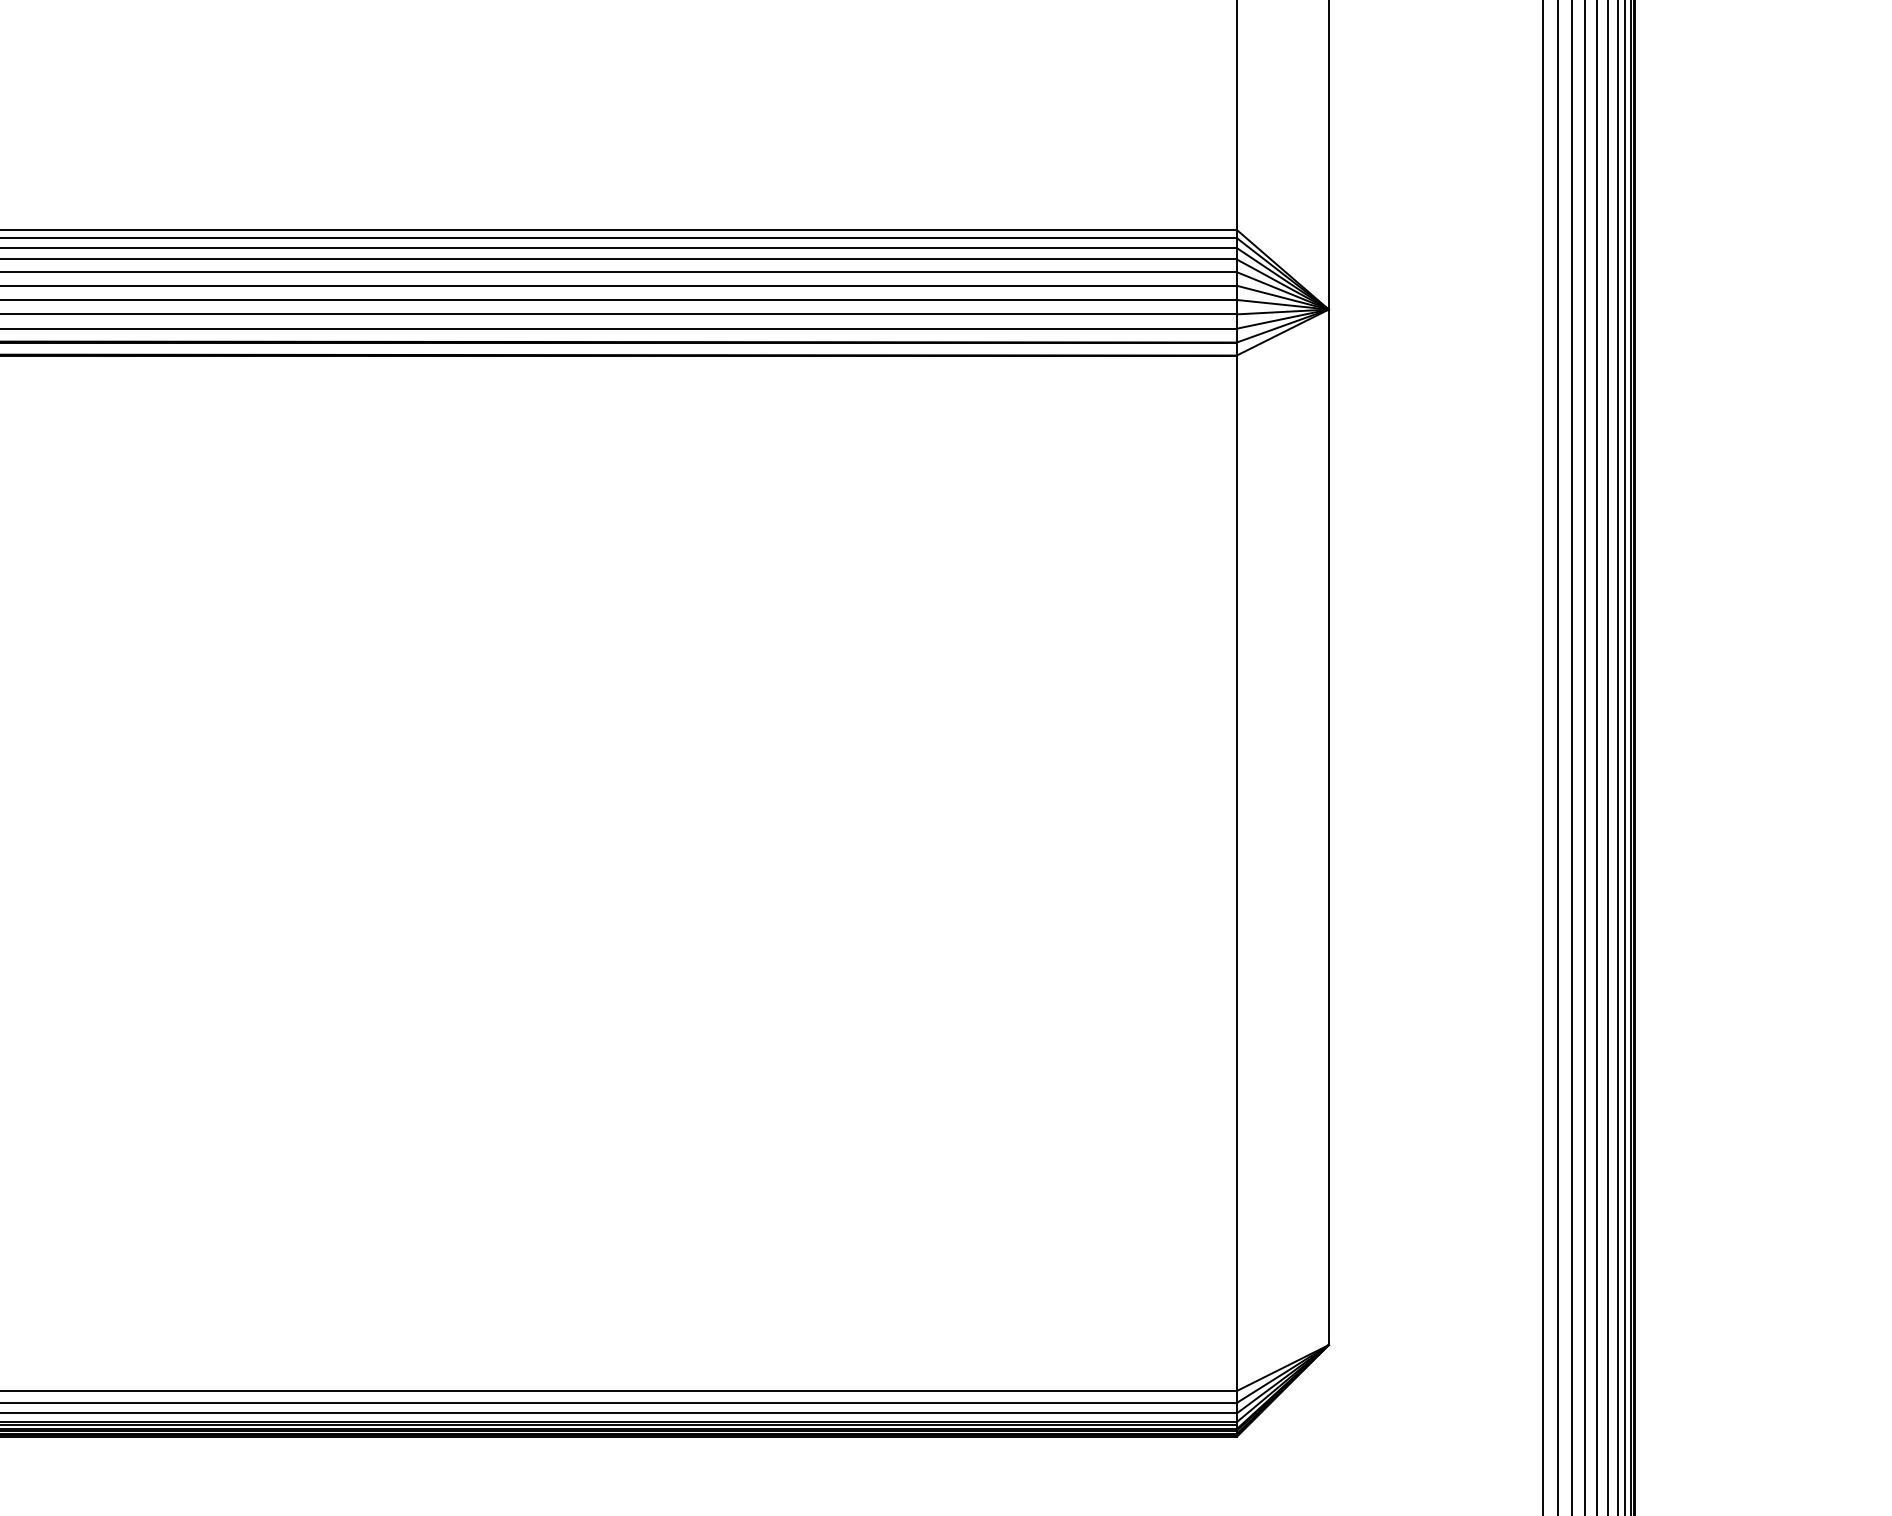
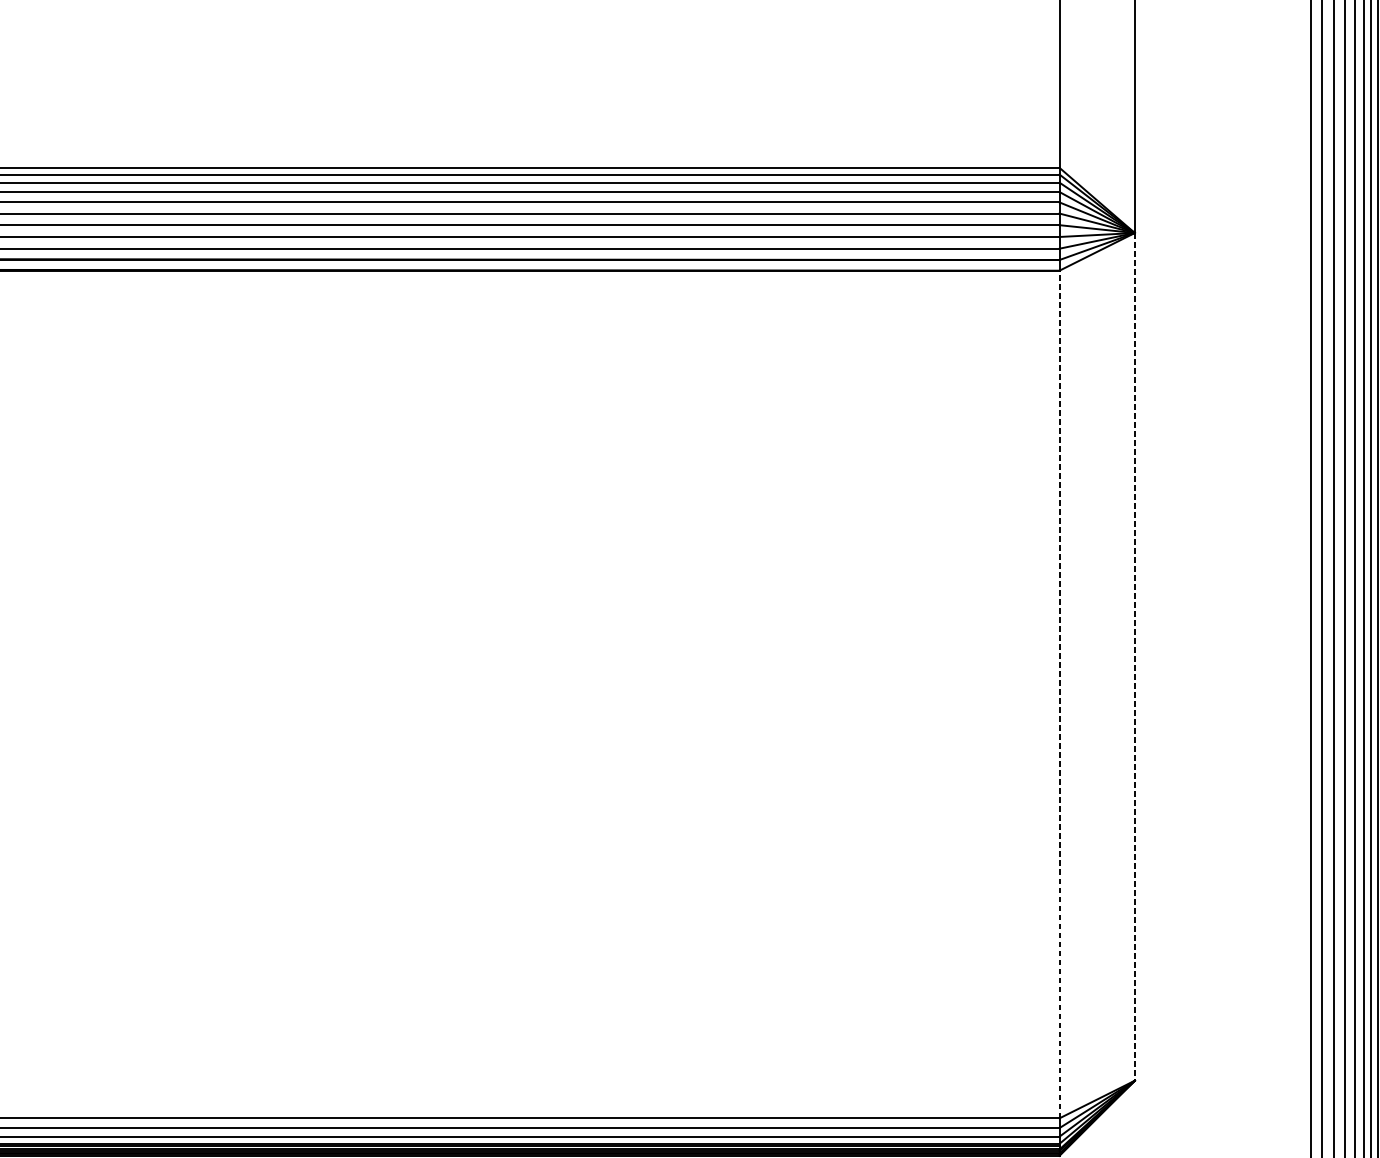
line: (1328, 827) -> (1134, 657), solid -> dashed
line: (1236, 873) -> (1059, 694), solid -> dashed

